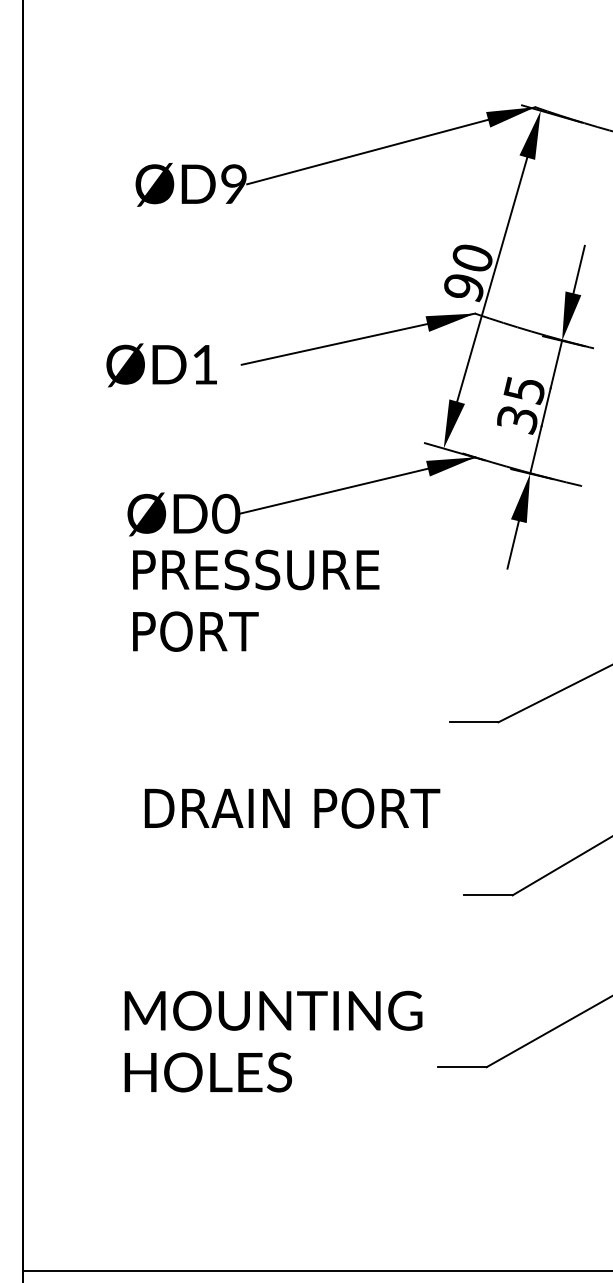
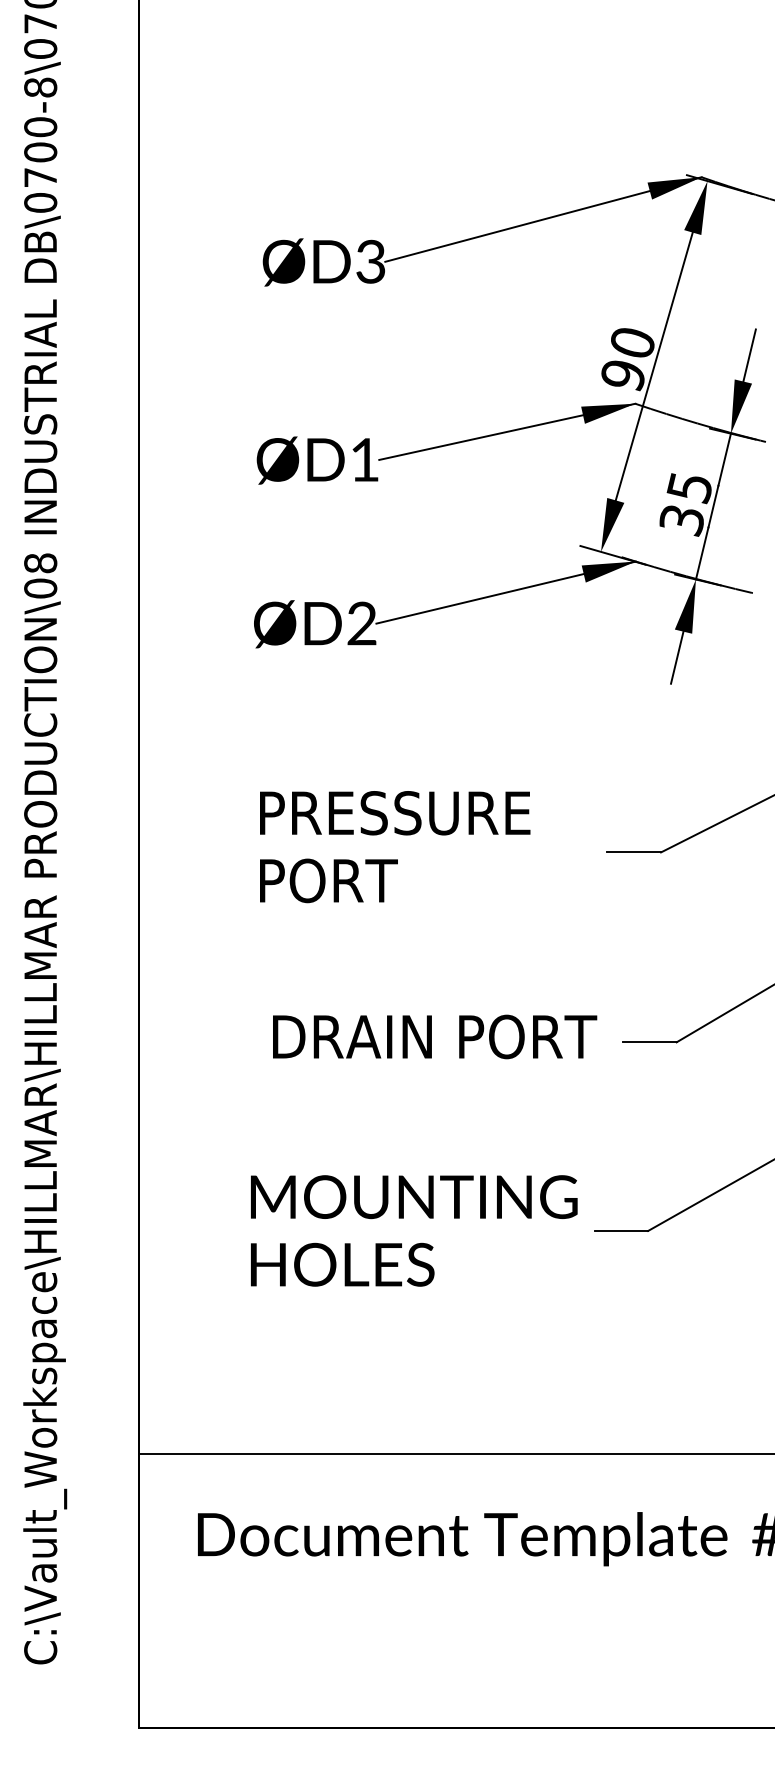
text: (233, 183) -> (370, 261), ØD9 -> ØD3
text: (161, 365) -> (317, 460), moved
text: (225, 513) -> (361, 623), ØD0 -> ØD2
text: (256, 601) -> (395, 847), moved
text: (292, 808) -> (435, 1036), moved
text: (273, 1041) -> (414, 1230), moved

